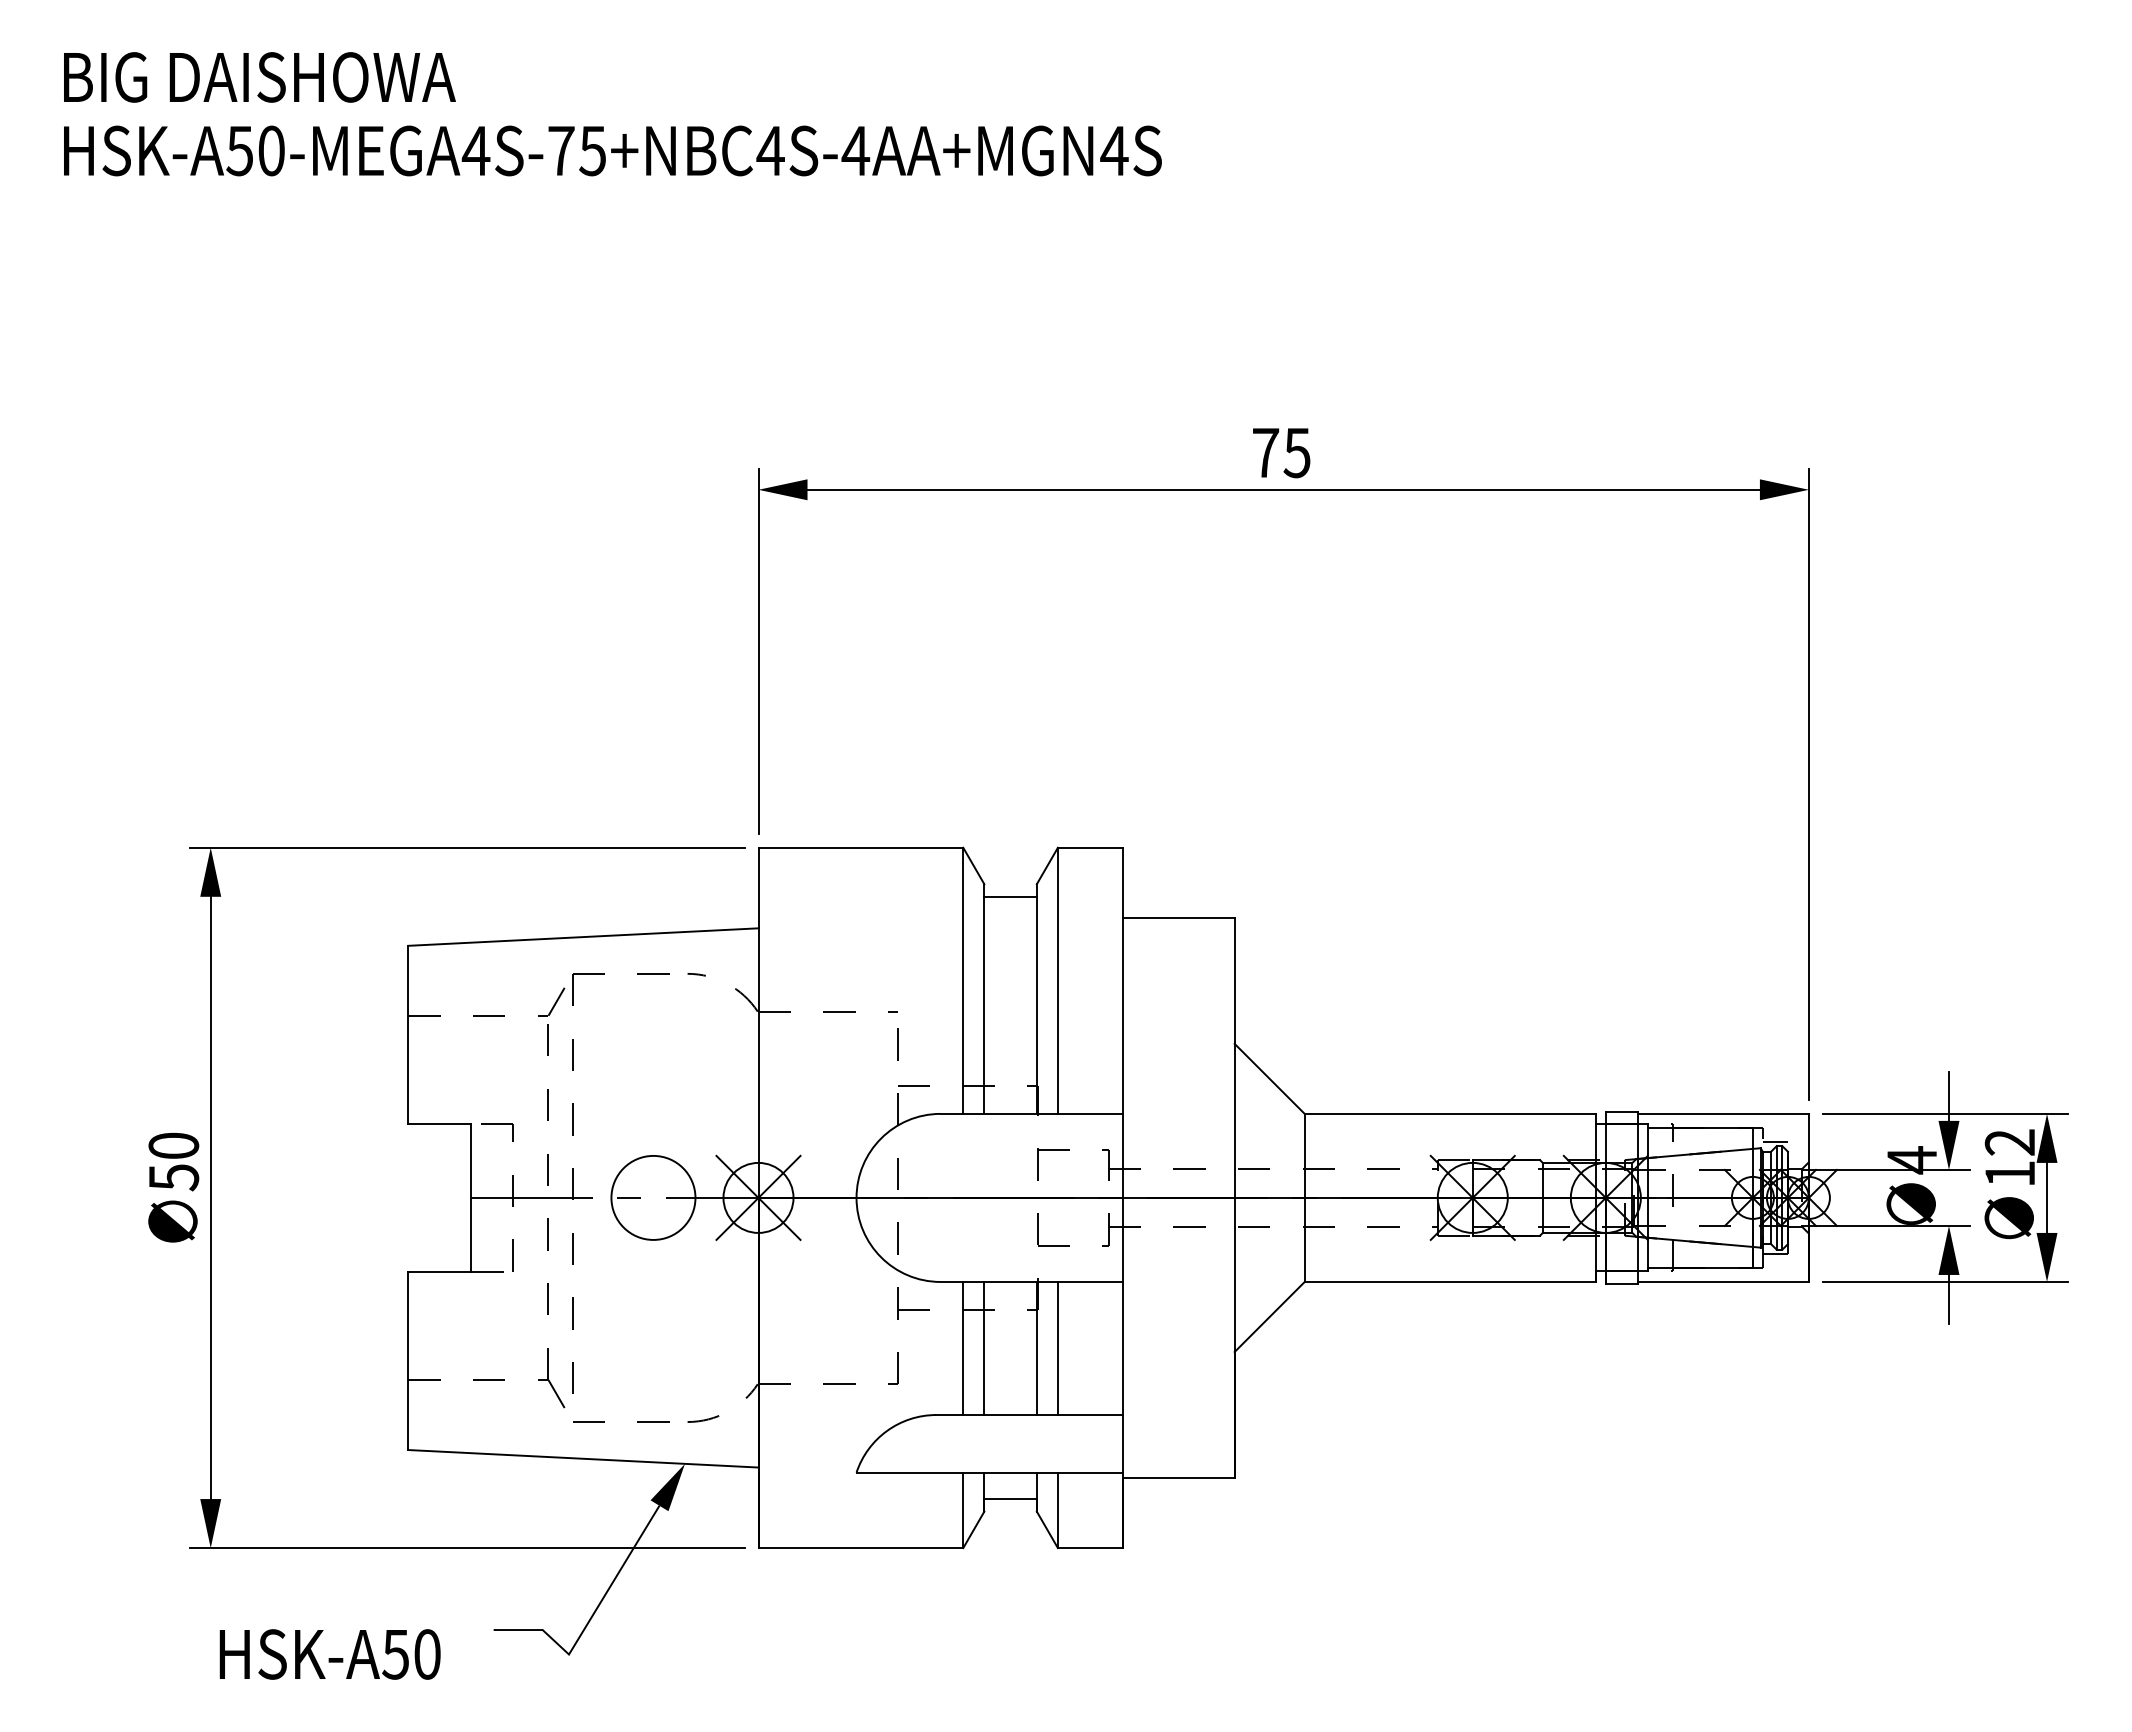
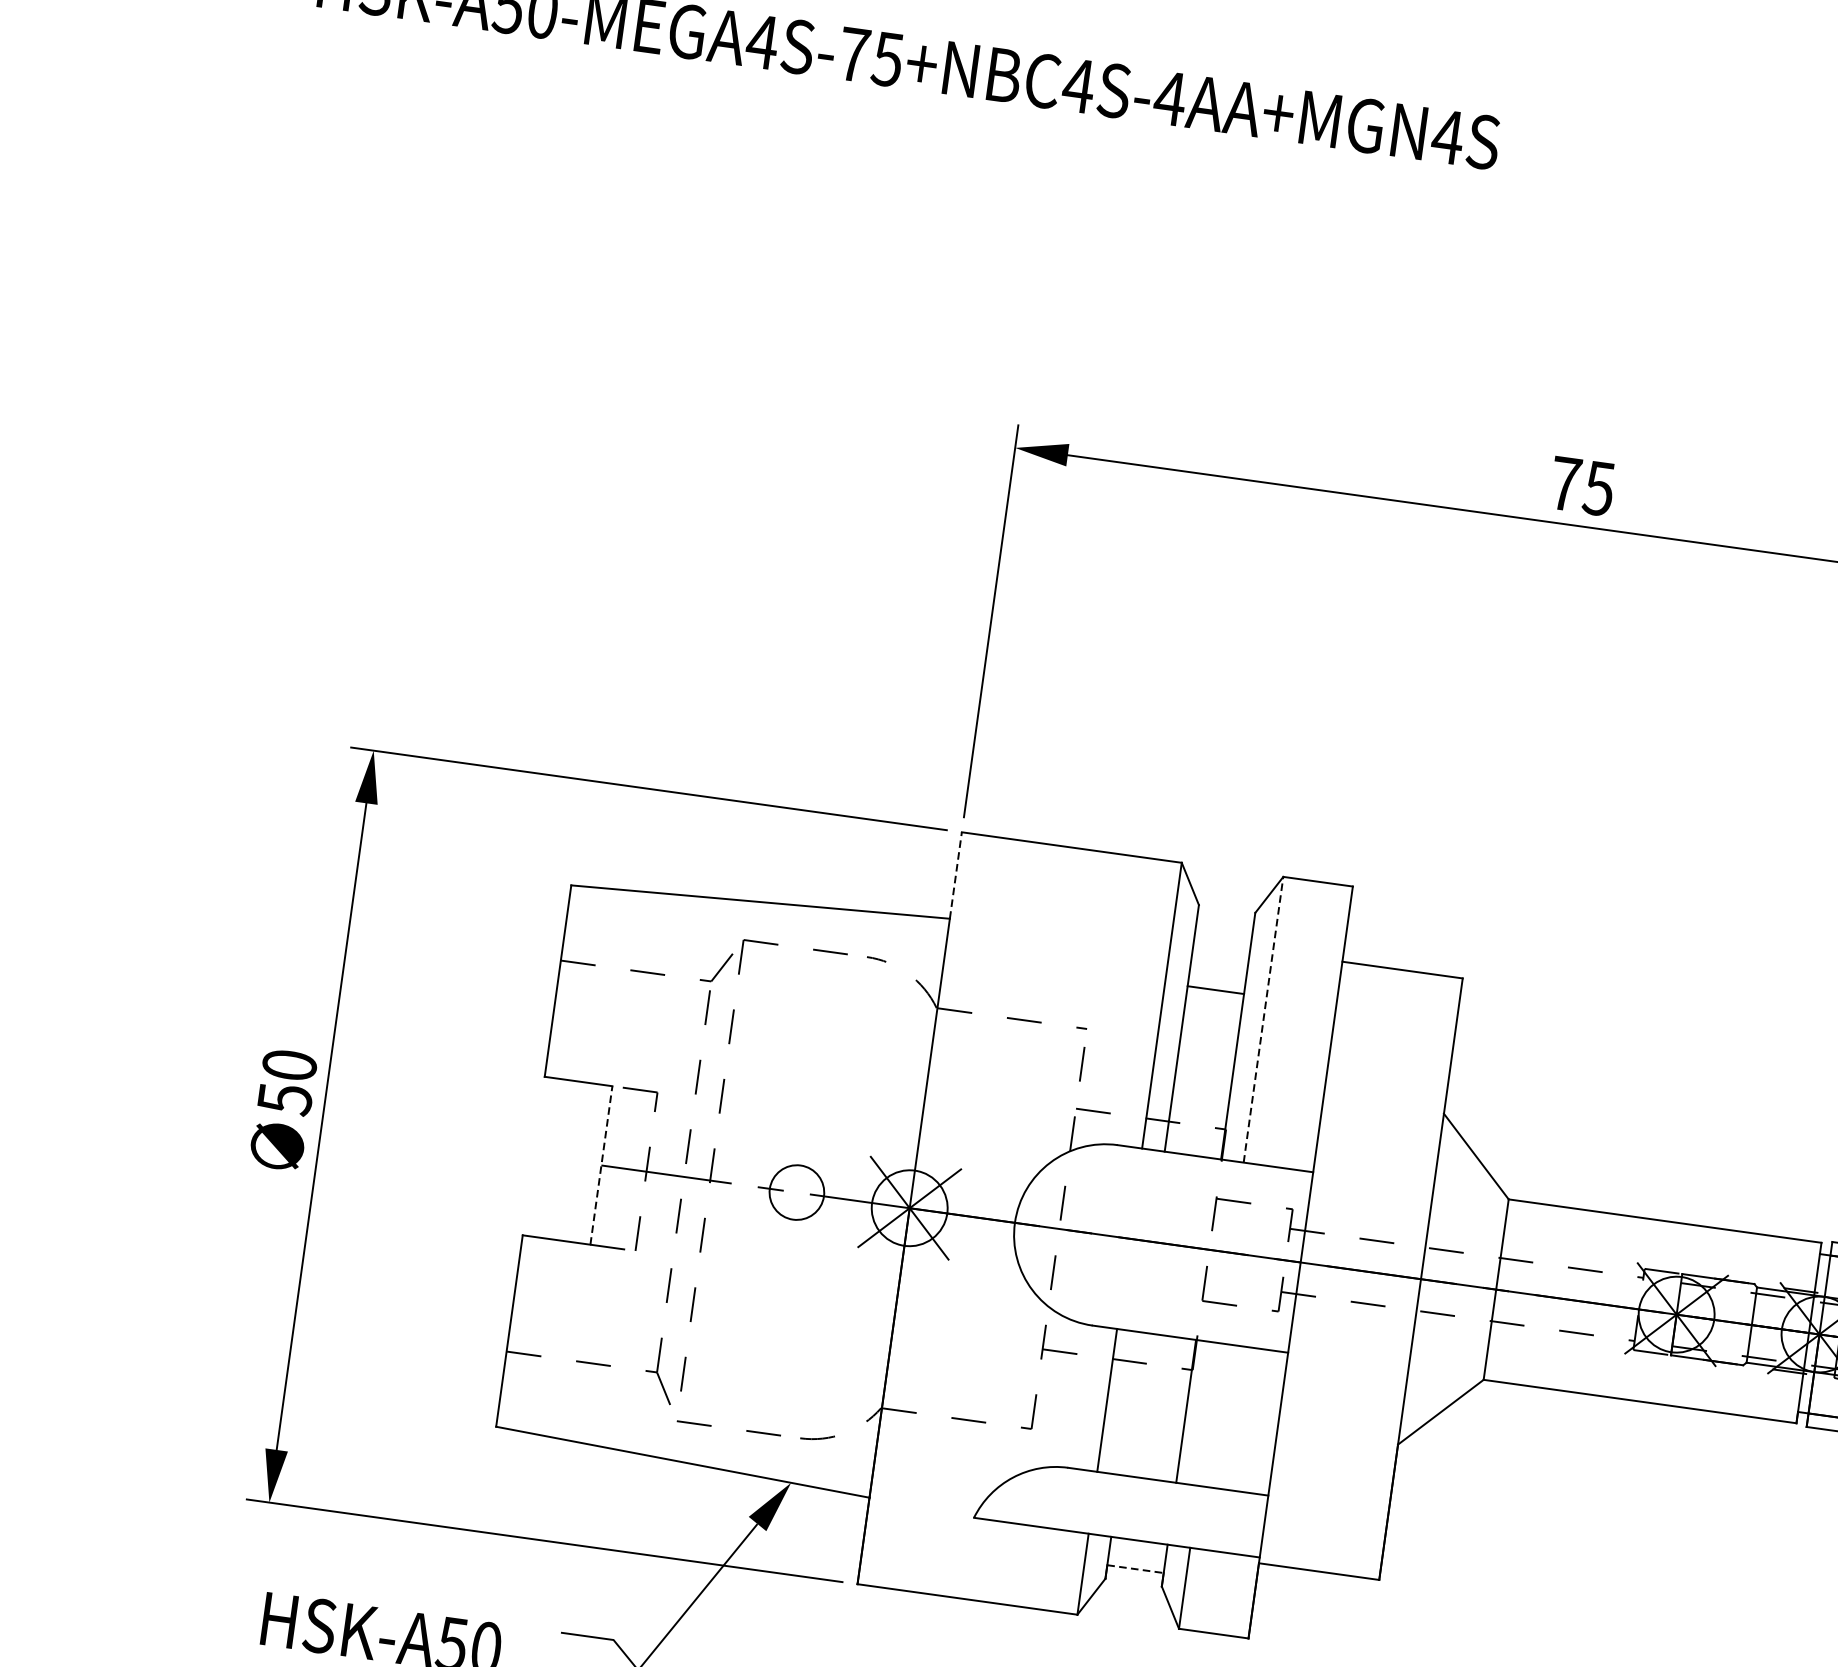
line: (758, 887) -> (955, 874), solid -> dashed
line: (1010, 896) -> (1215, 989), moved
line: (1057, 980) -> (1263, 1019), solid -> dashed
line: (471, 1197) -> (601, 1165), solid -> dashed
circle: (653, 1197) -> (797, 1192), size x0.6
line: (984, 1348) -> (1129, 1403), removed
line: (1057, 1348) -> (1208, 1414), removed
line: (1011, 1499) -> (1136, 1569), solid -> dashed

